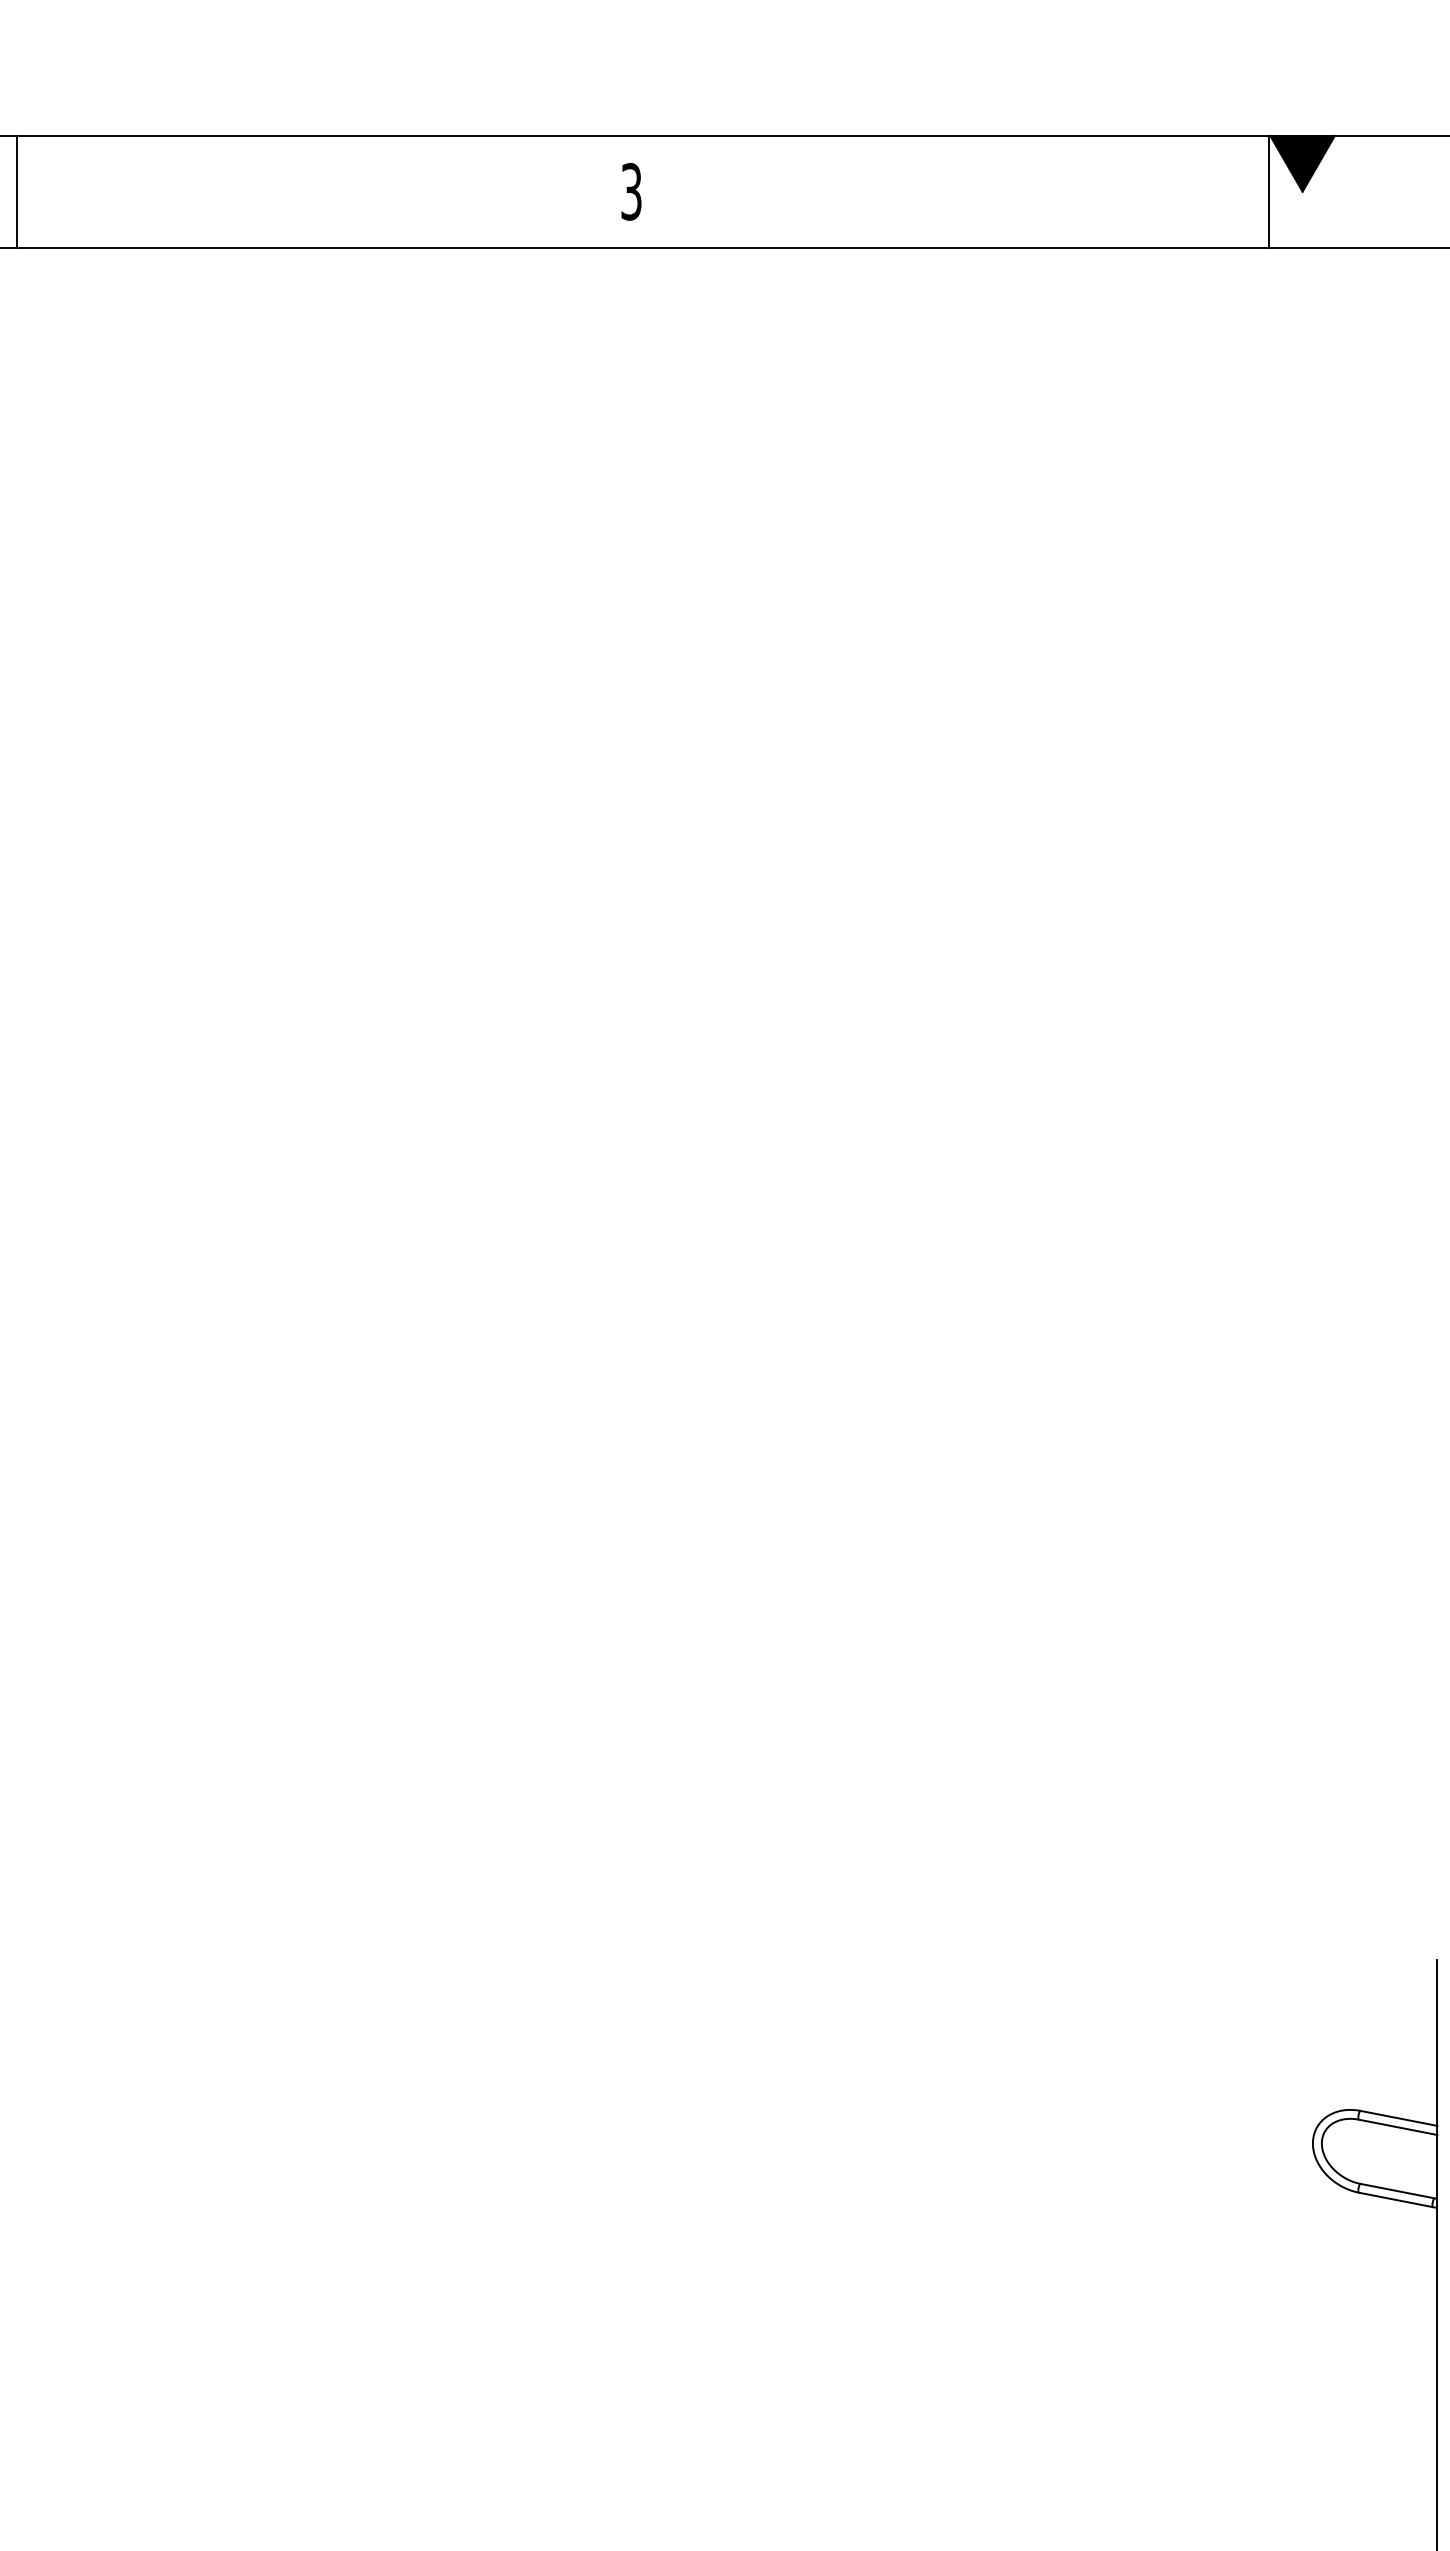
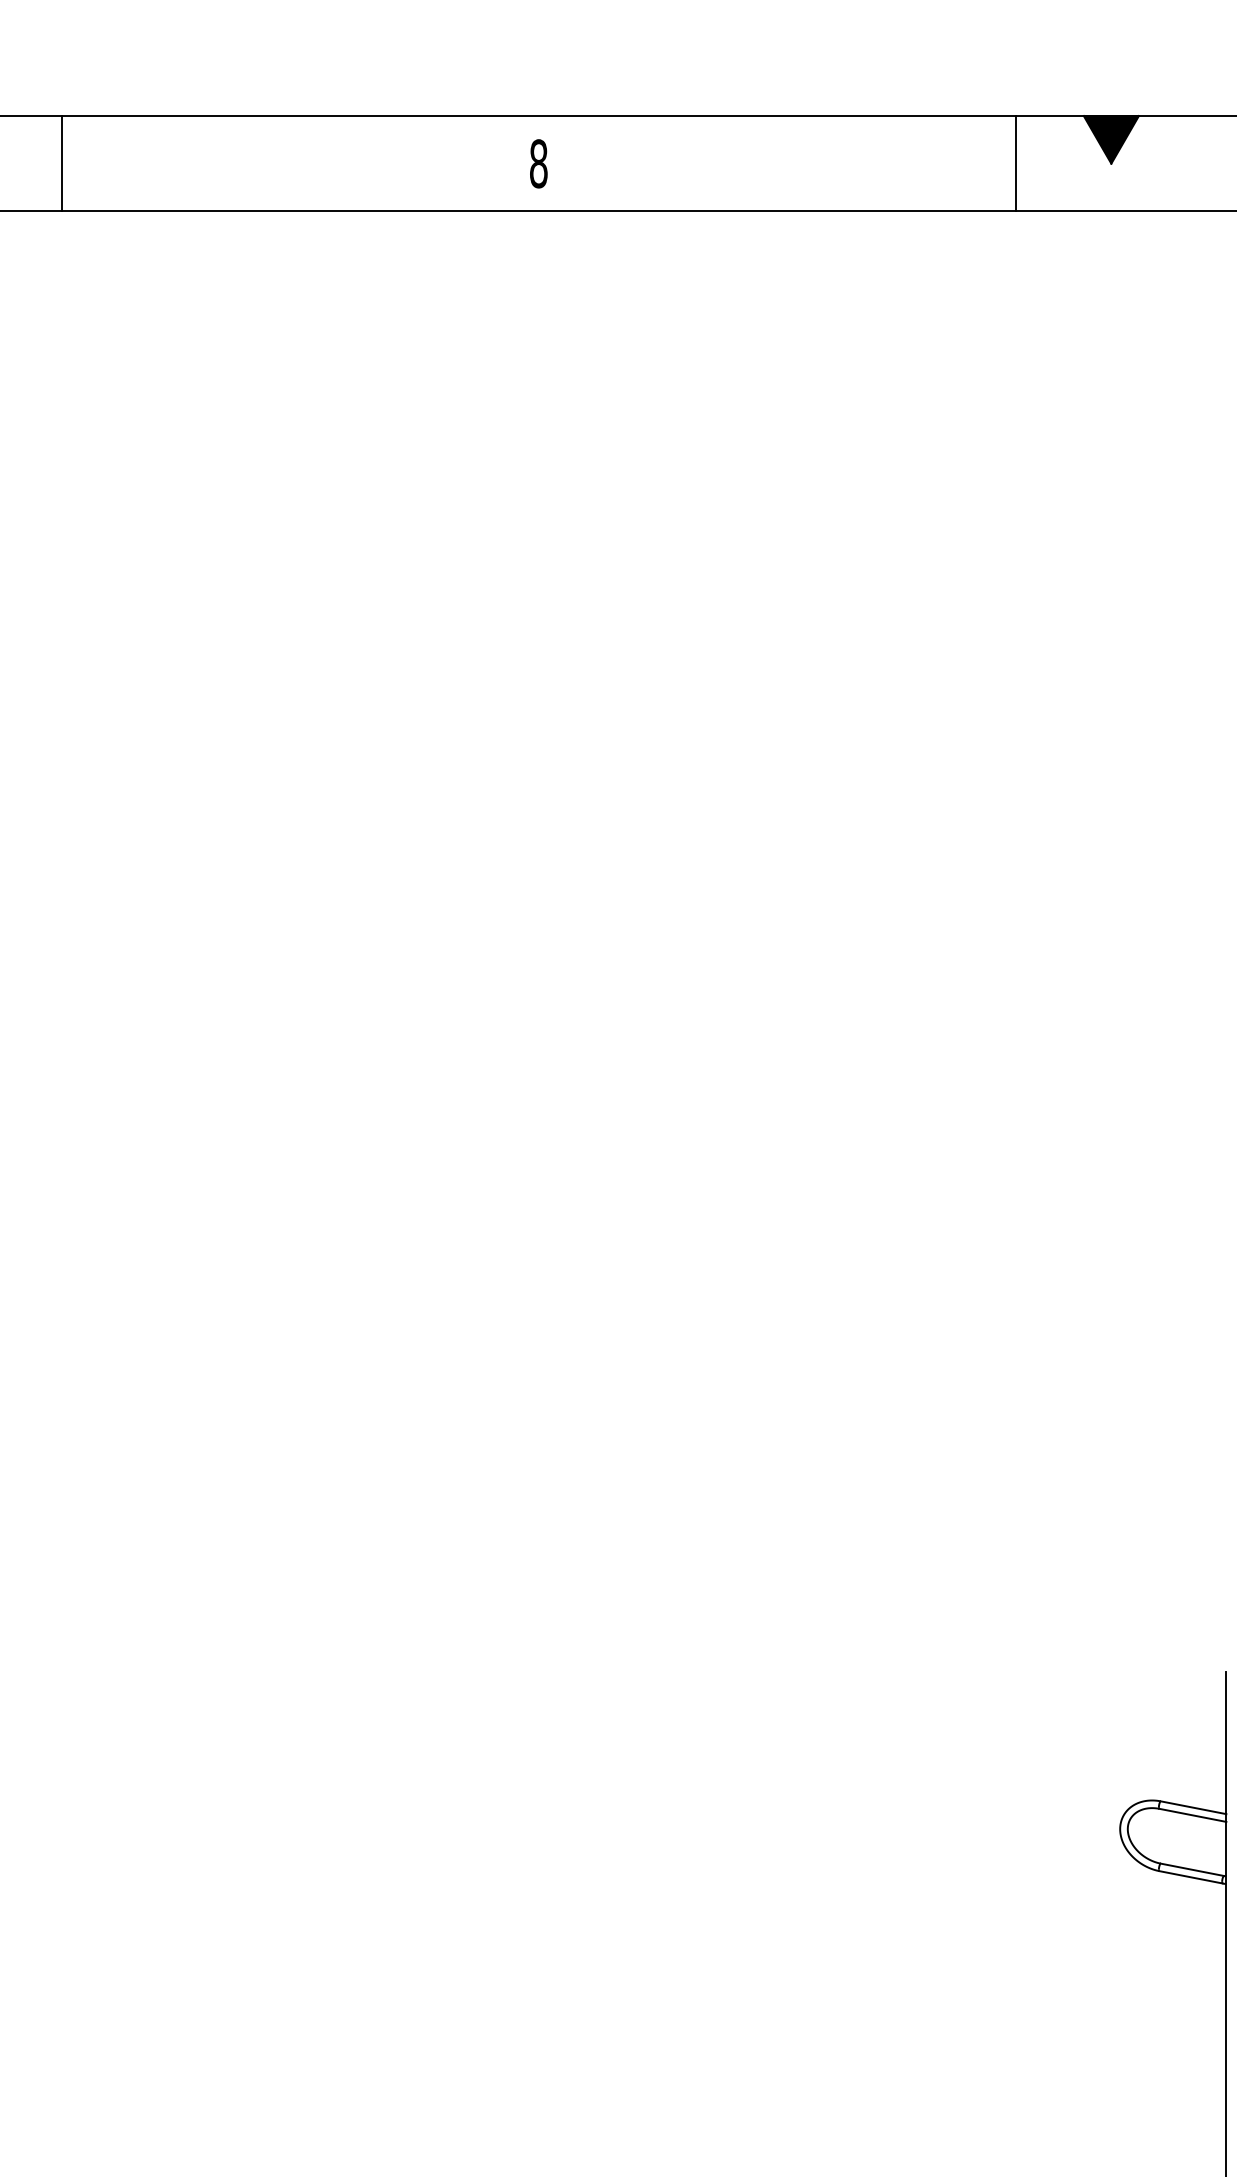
line: (17, 191) -> (62, 163), moved
text: (631, 191) -> (538, 163), 3 -> 8
line: (1268, 191) -> (1015, 163), moved

